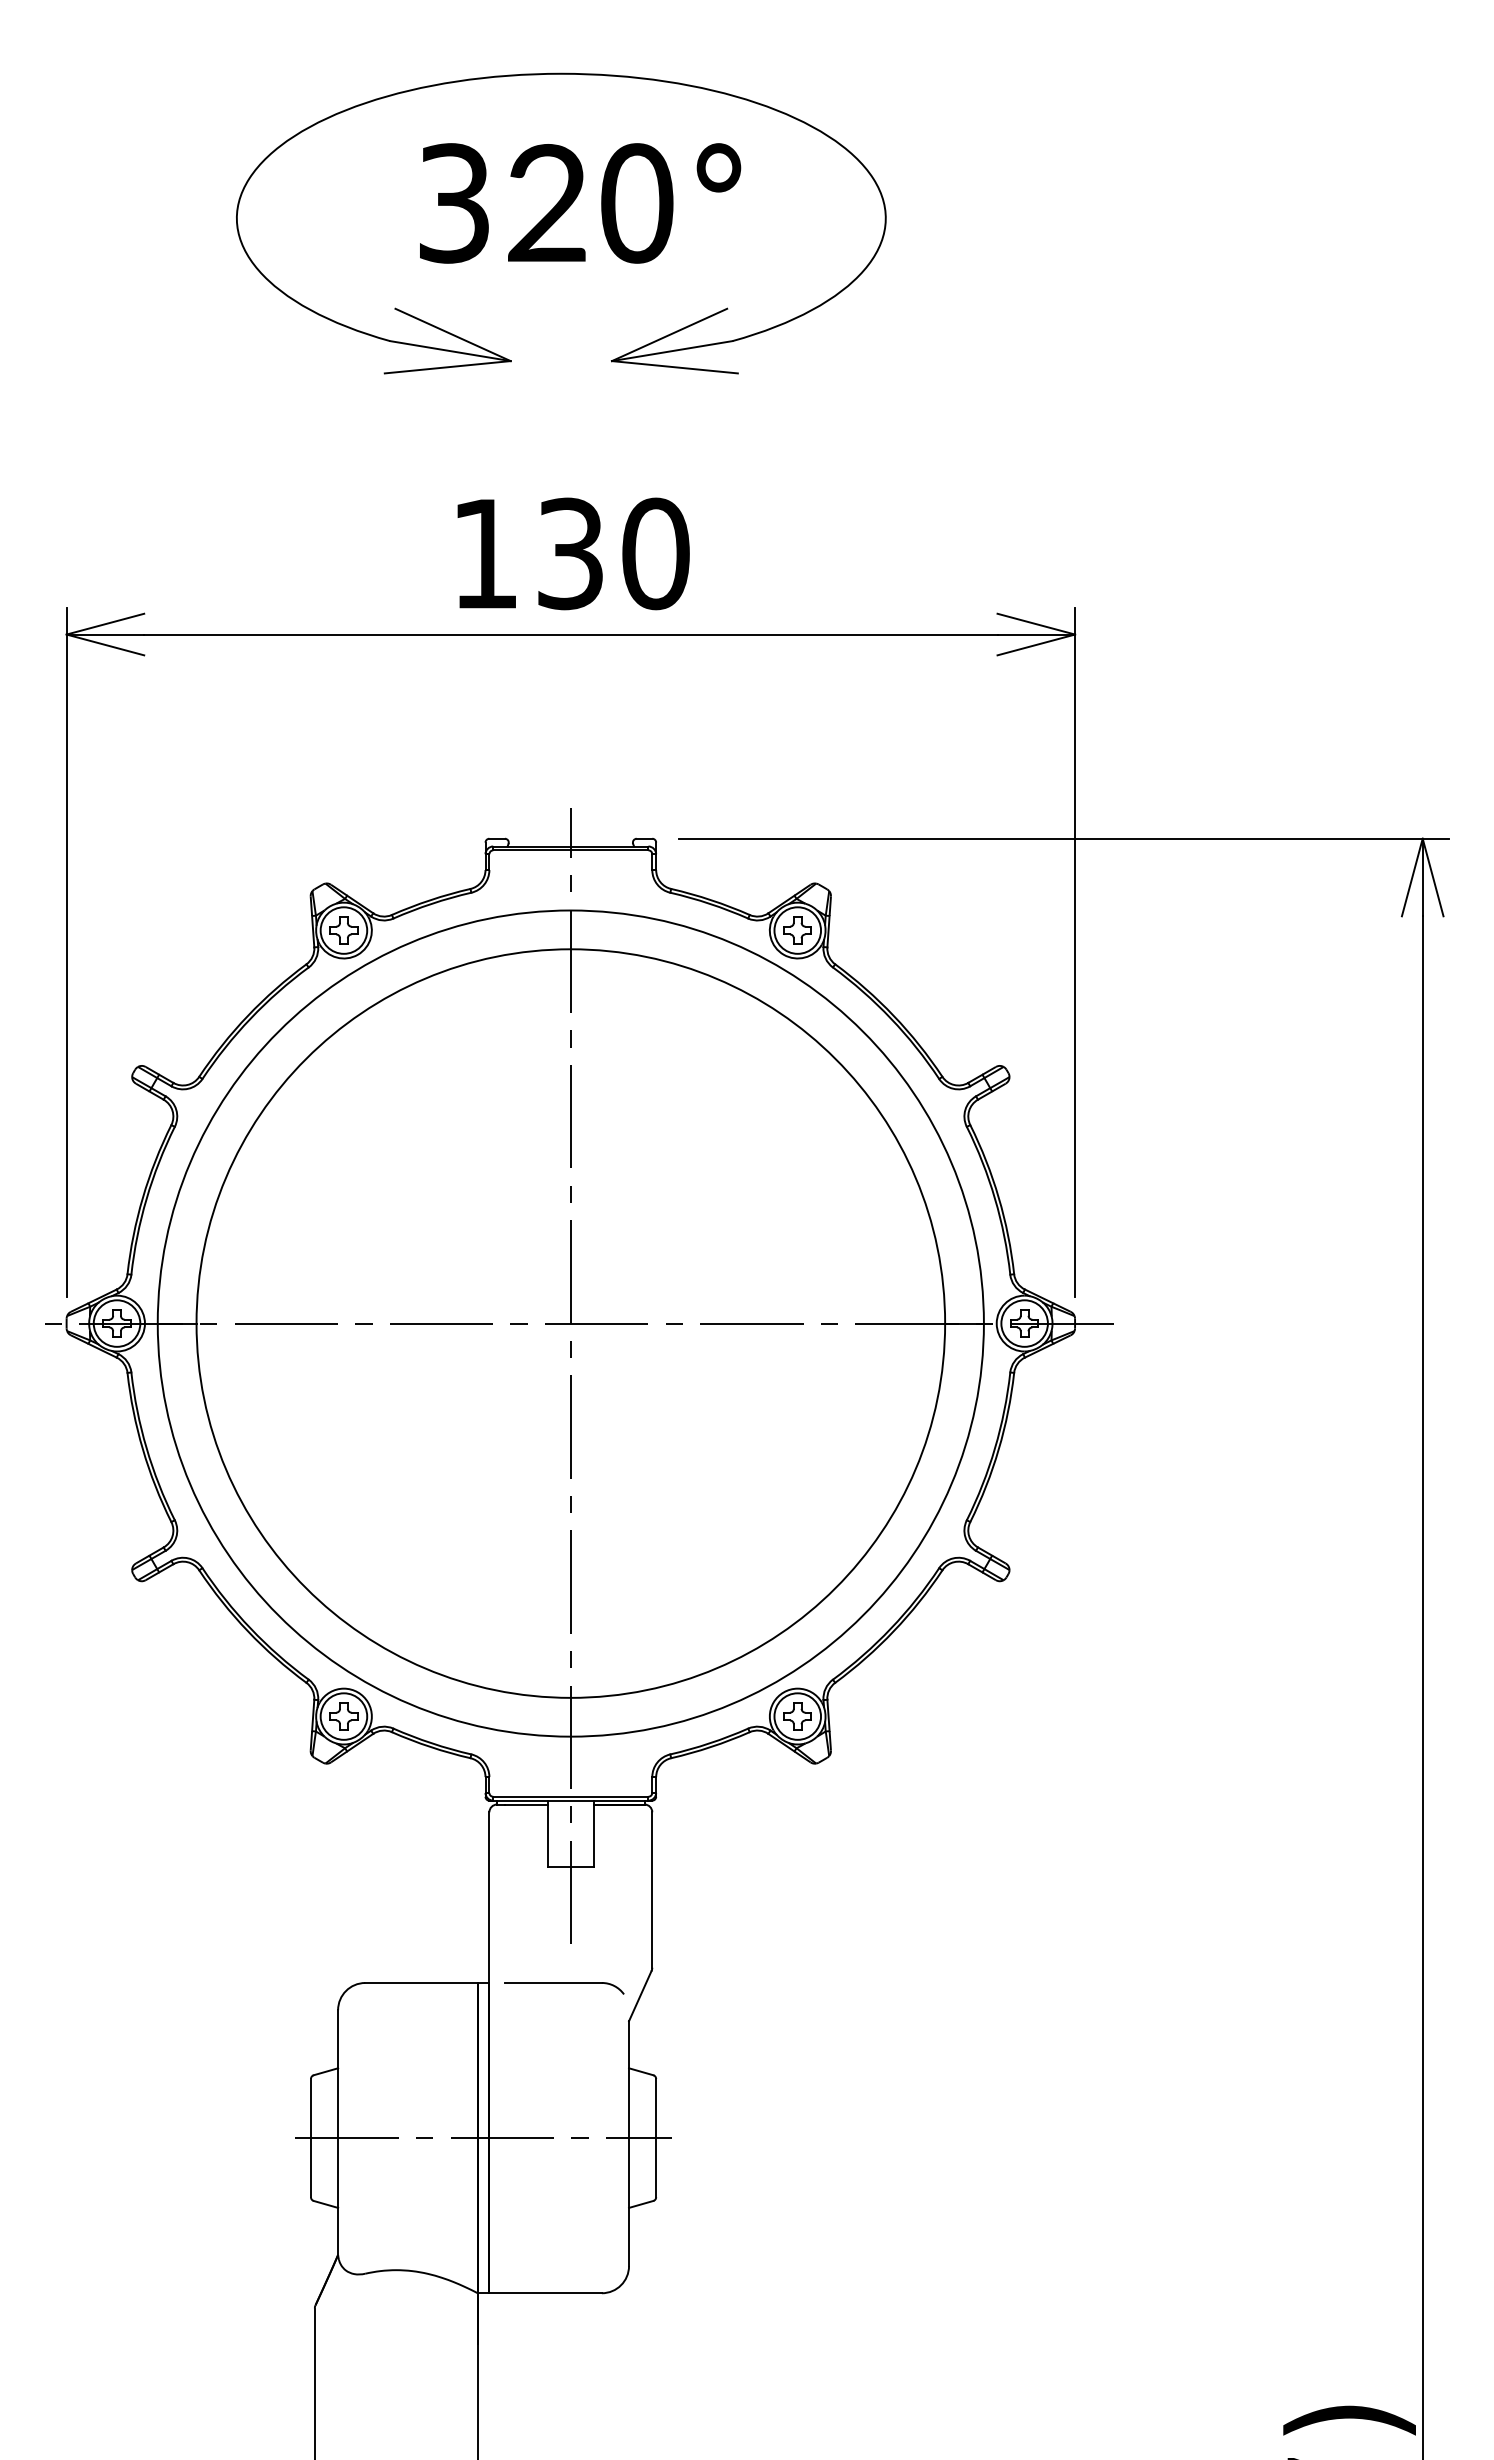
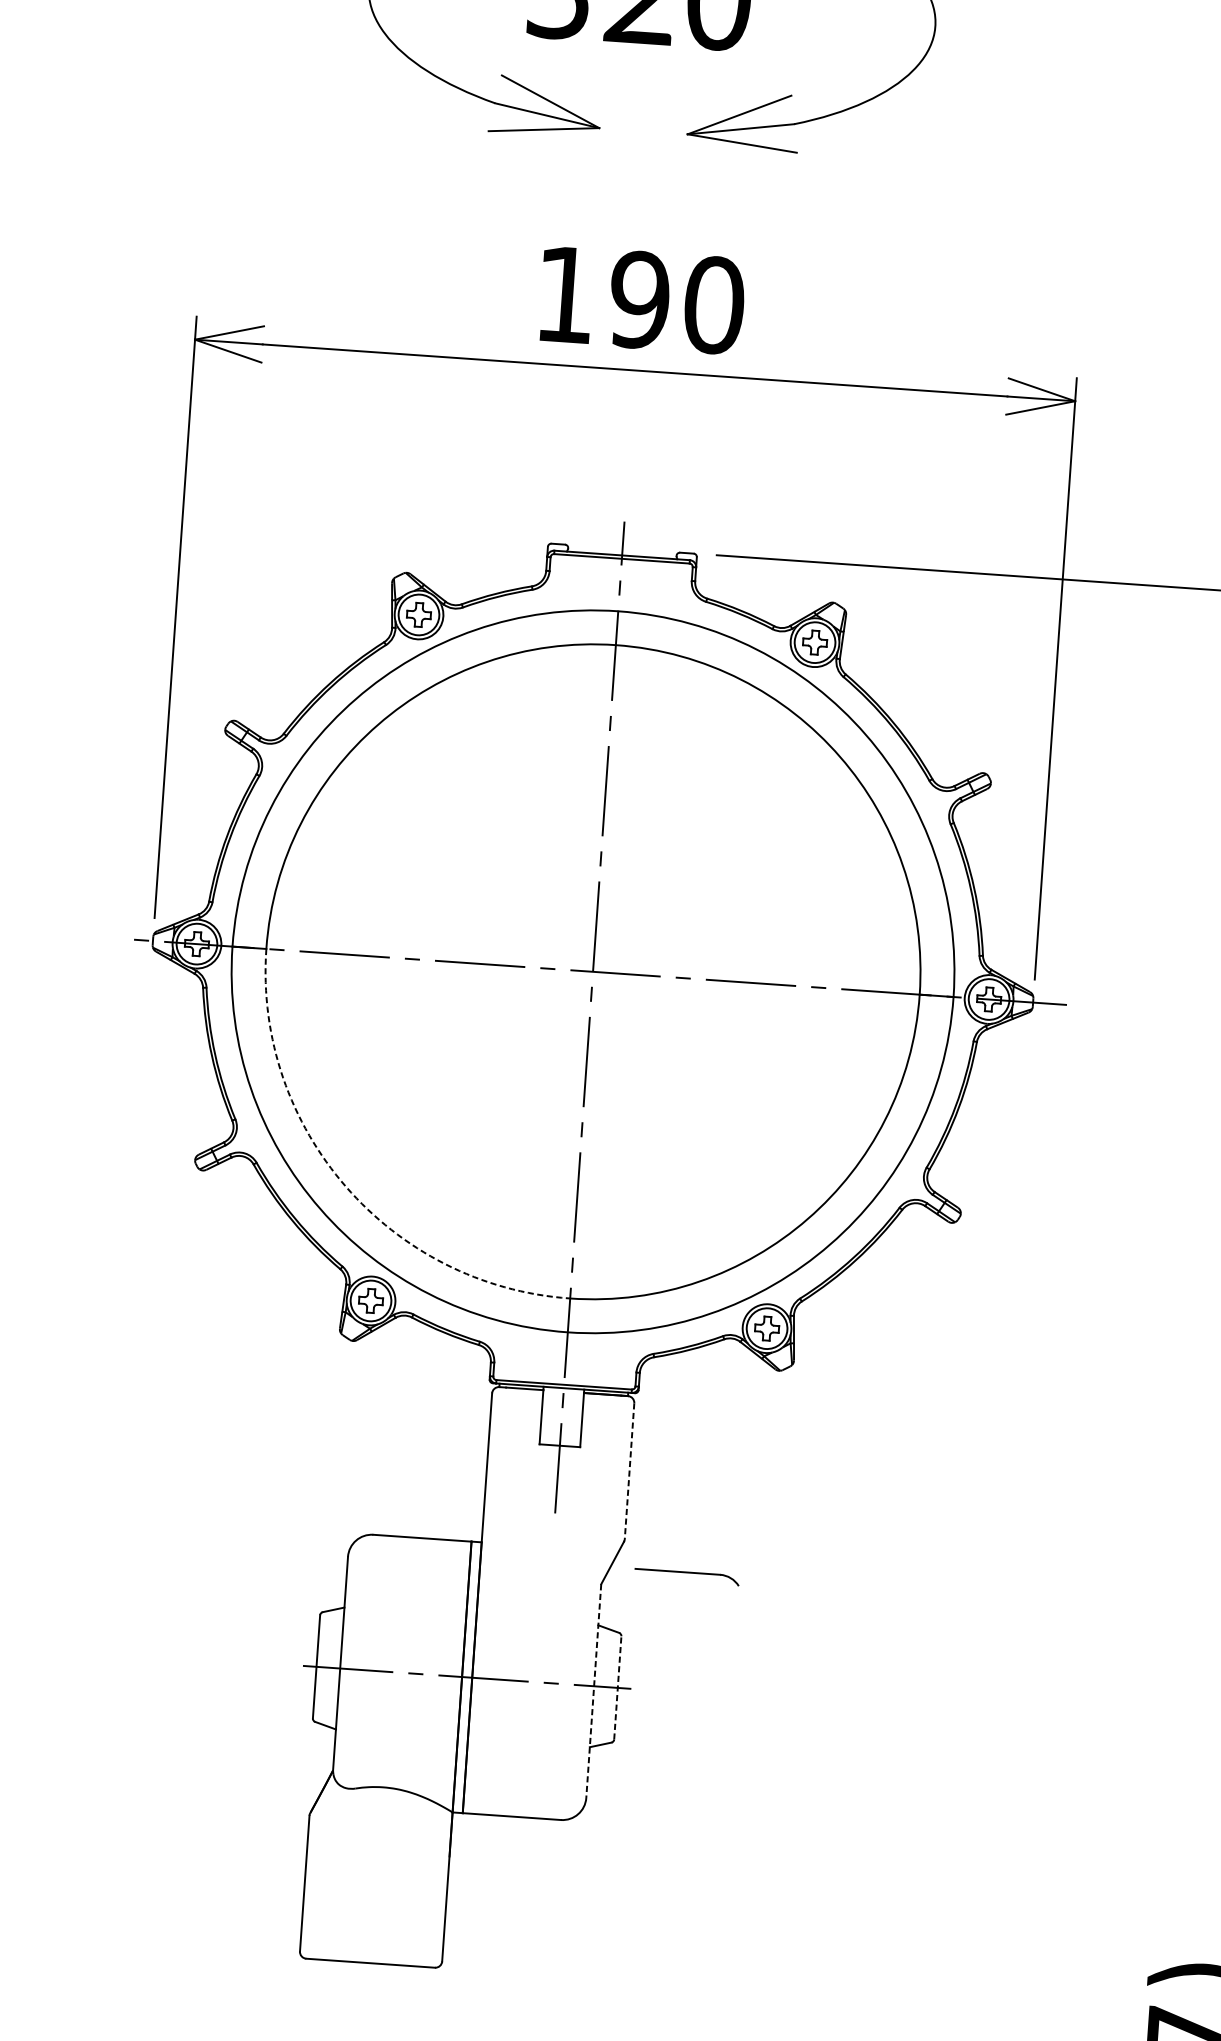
text: (570, 553) -> (639, 299), 130 -> 190
arc: (306, 1588) -> (346, 1186), solid -> dashed
line: (652, 1890) -> (629, 1471), solid -> dashed
part: (564, 1988) -> (687, 1577), moved
line: (656, 2137) -> (618, 1687), solid -> dashed
line: (629, 2144) -> (594, 1691), solid -> dashed

